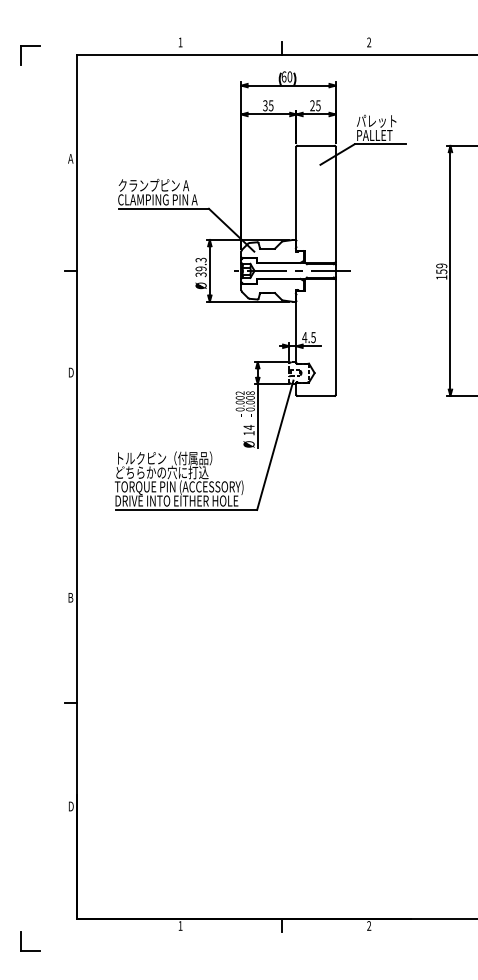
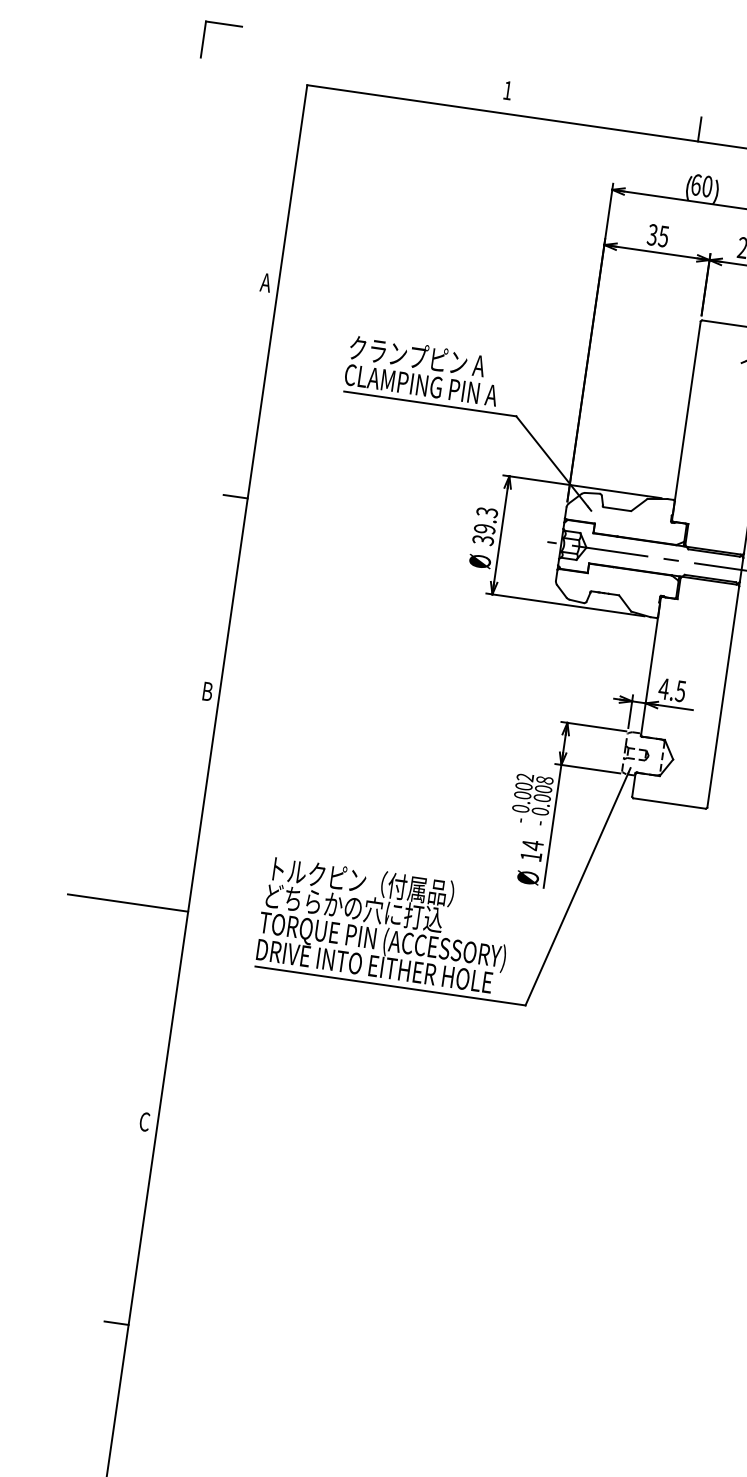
part: (30, 46) -> (224, 24), moved
text: (71, 372) -> (208, 691), D -> B
line: (45, 486) -> (127, 902), added
text: (70, 597) -> (144, 1121), B -> C

